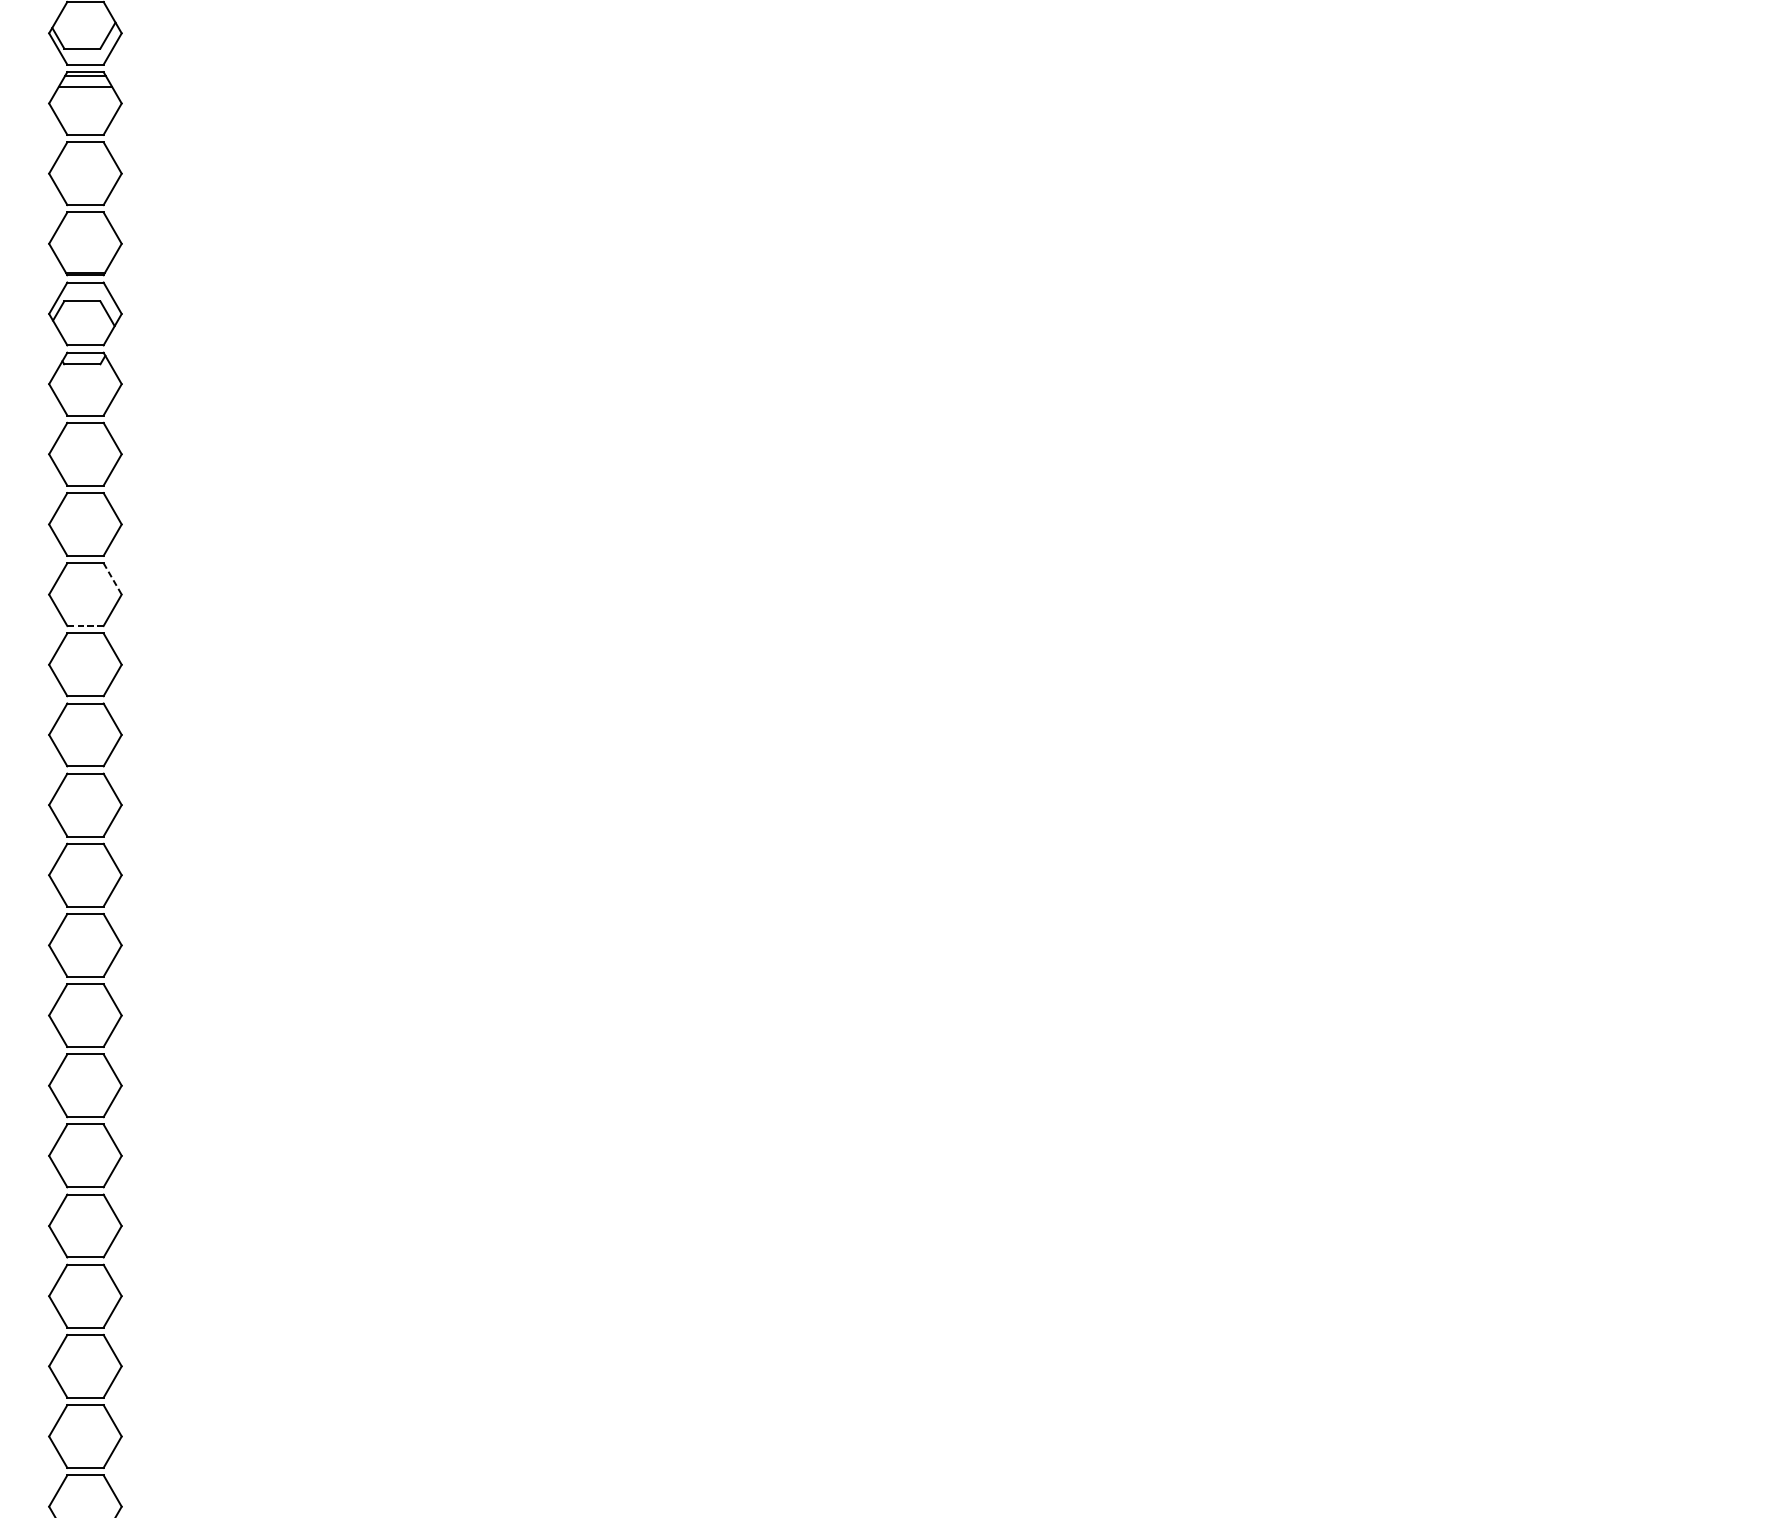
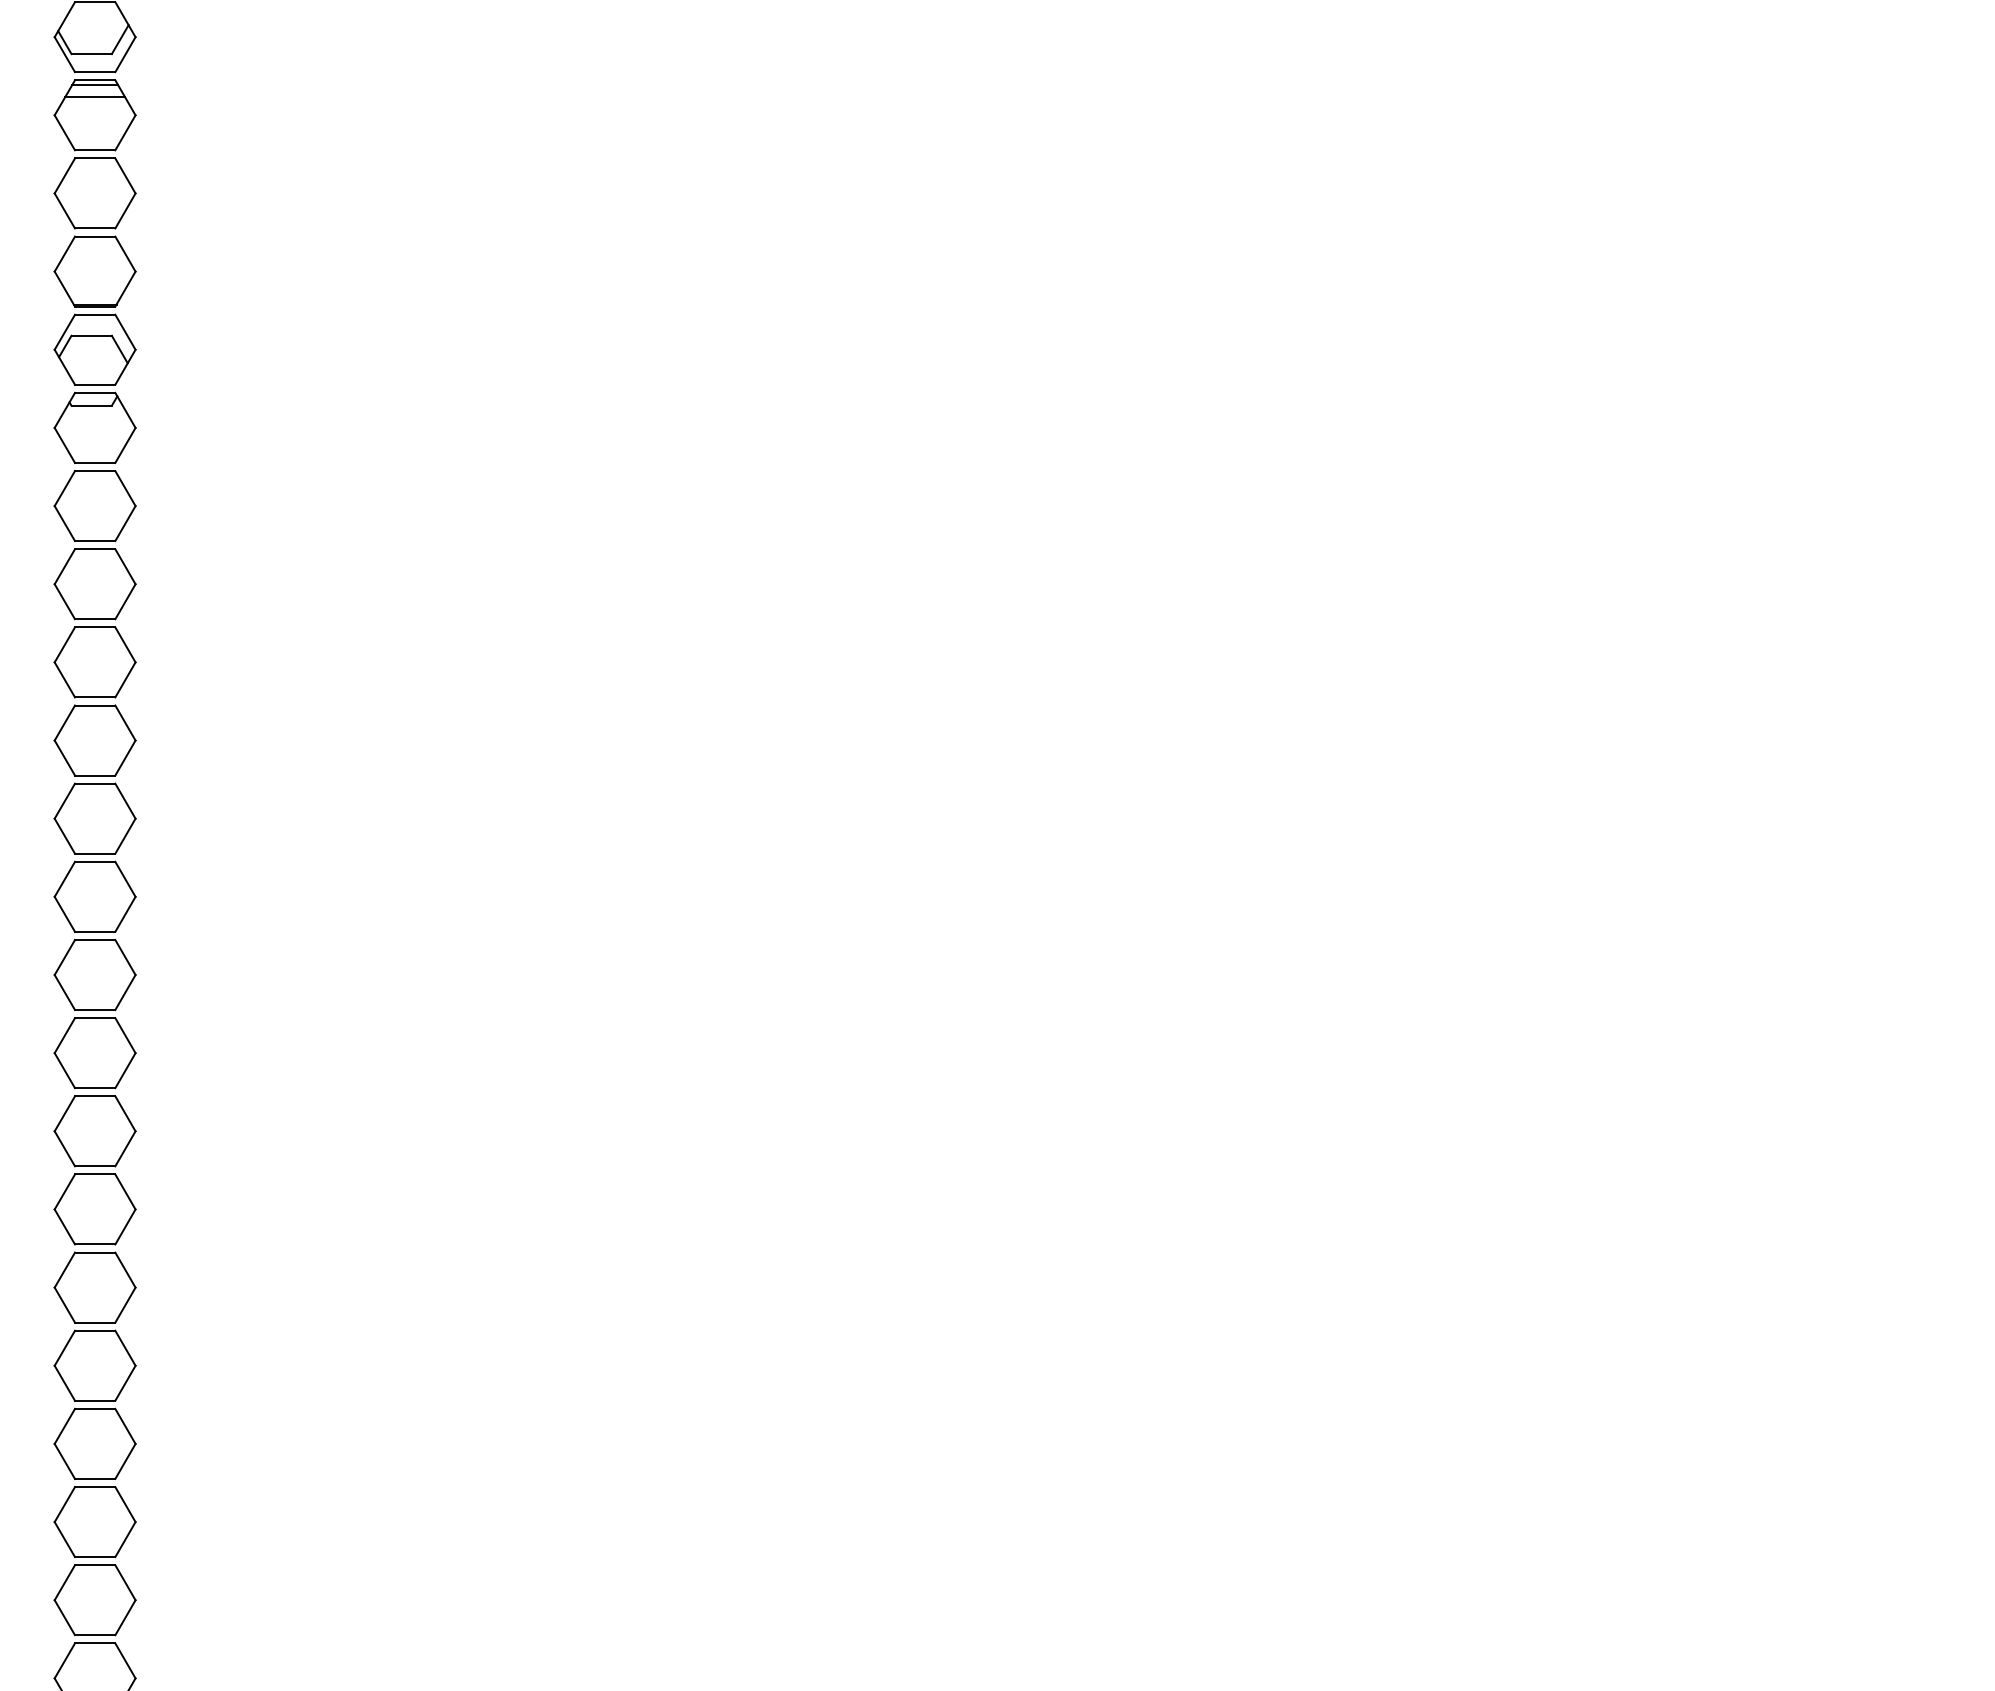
line: (112, 579) -> (125, 645), dashed -> solid
line: (84, 626) -> (94, 697), dashed -> solid

